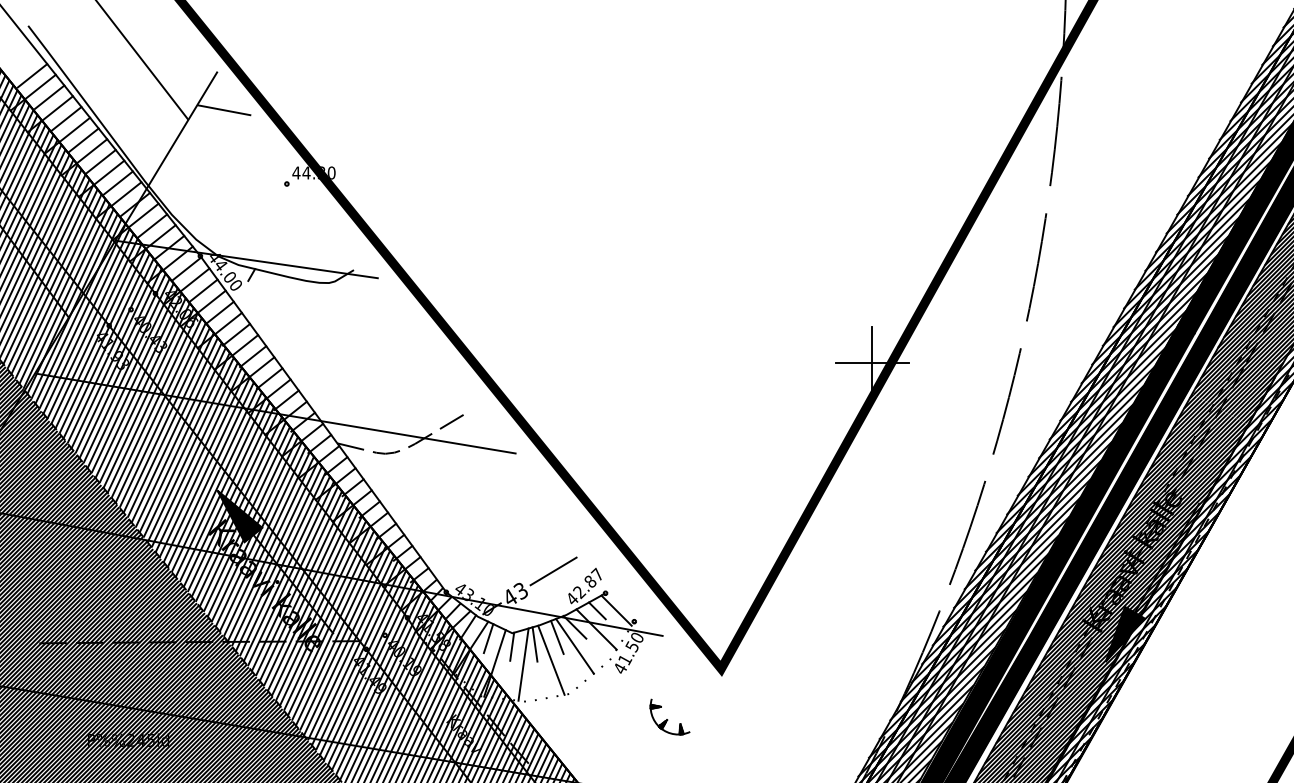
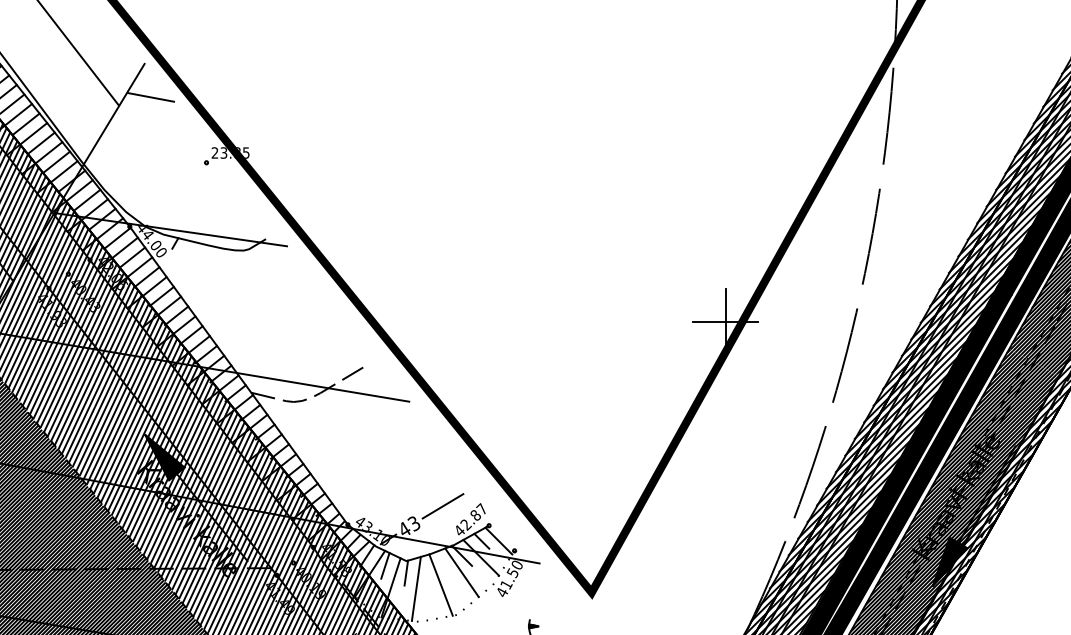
text: (313, 172) -> (230, 152), 44.30 -> 23.85
line: (557, 636) -> (446, 564), removed
line: (534, 644) -> (426, 571), removed

